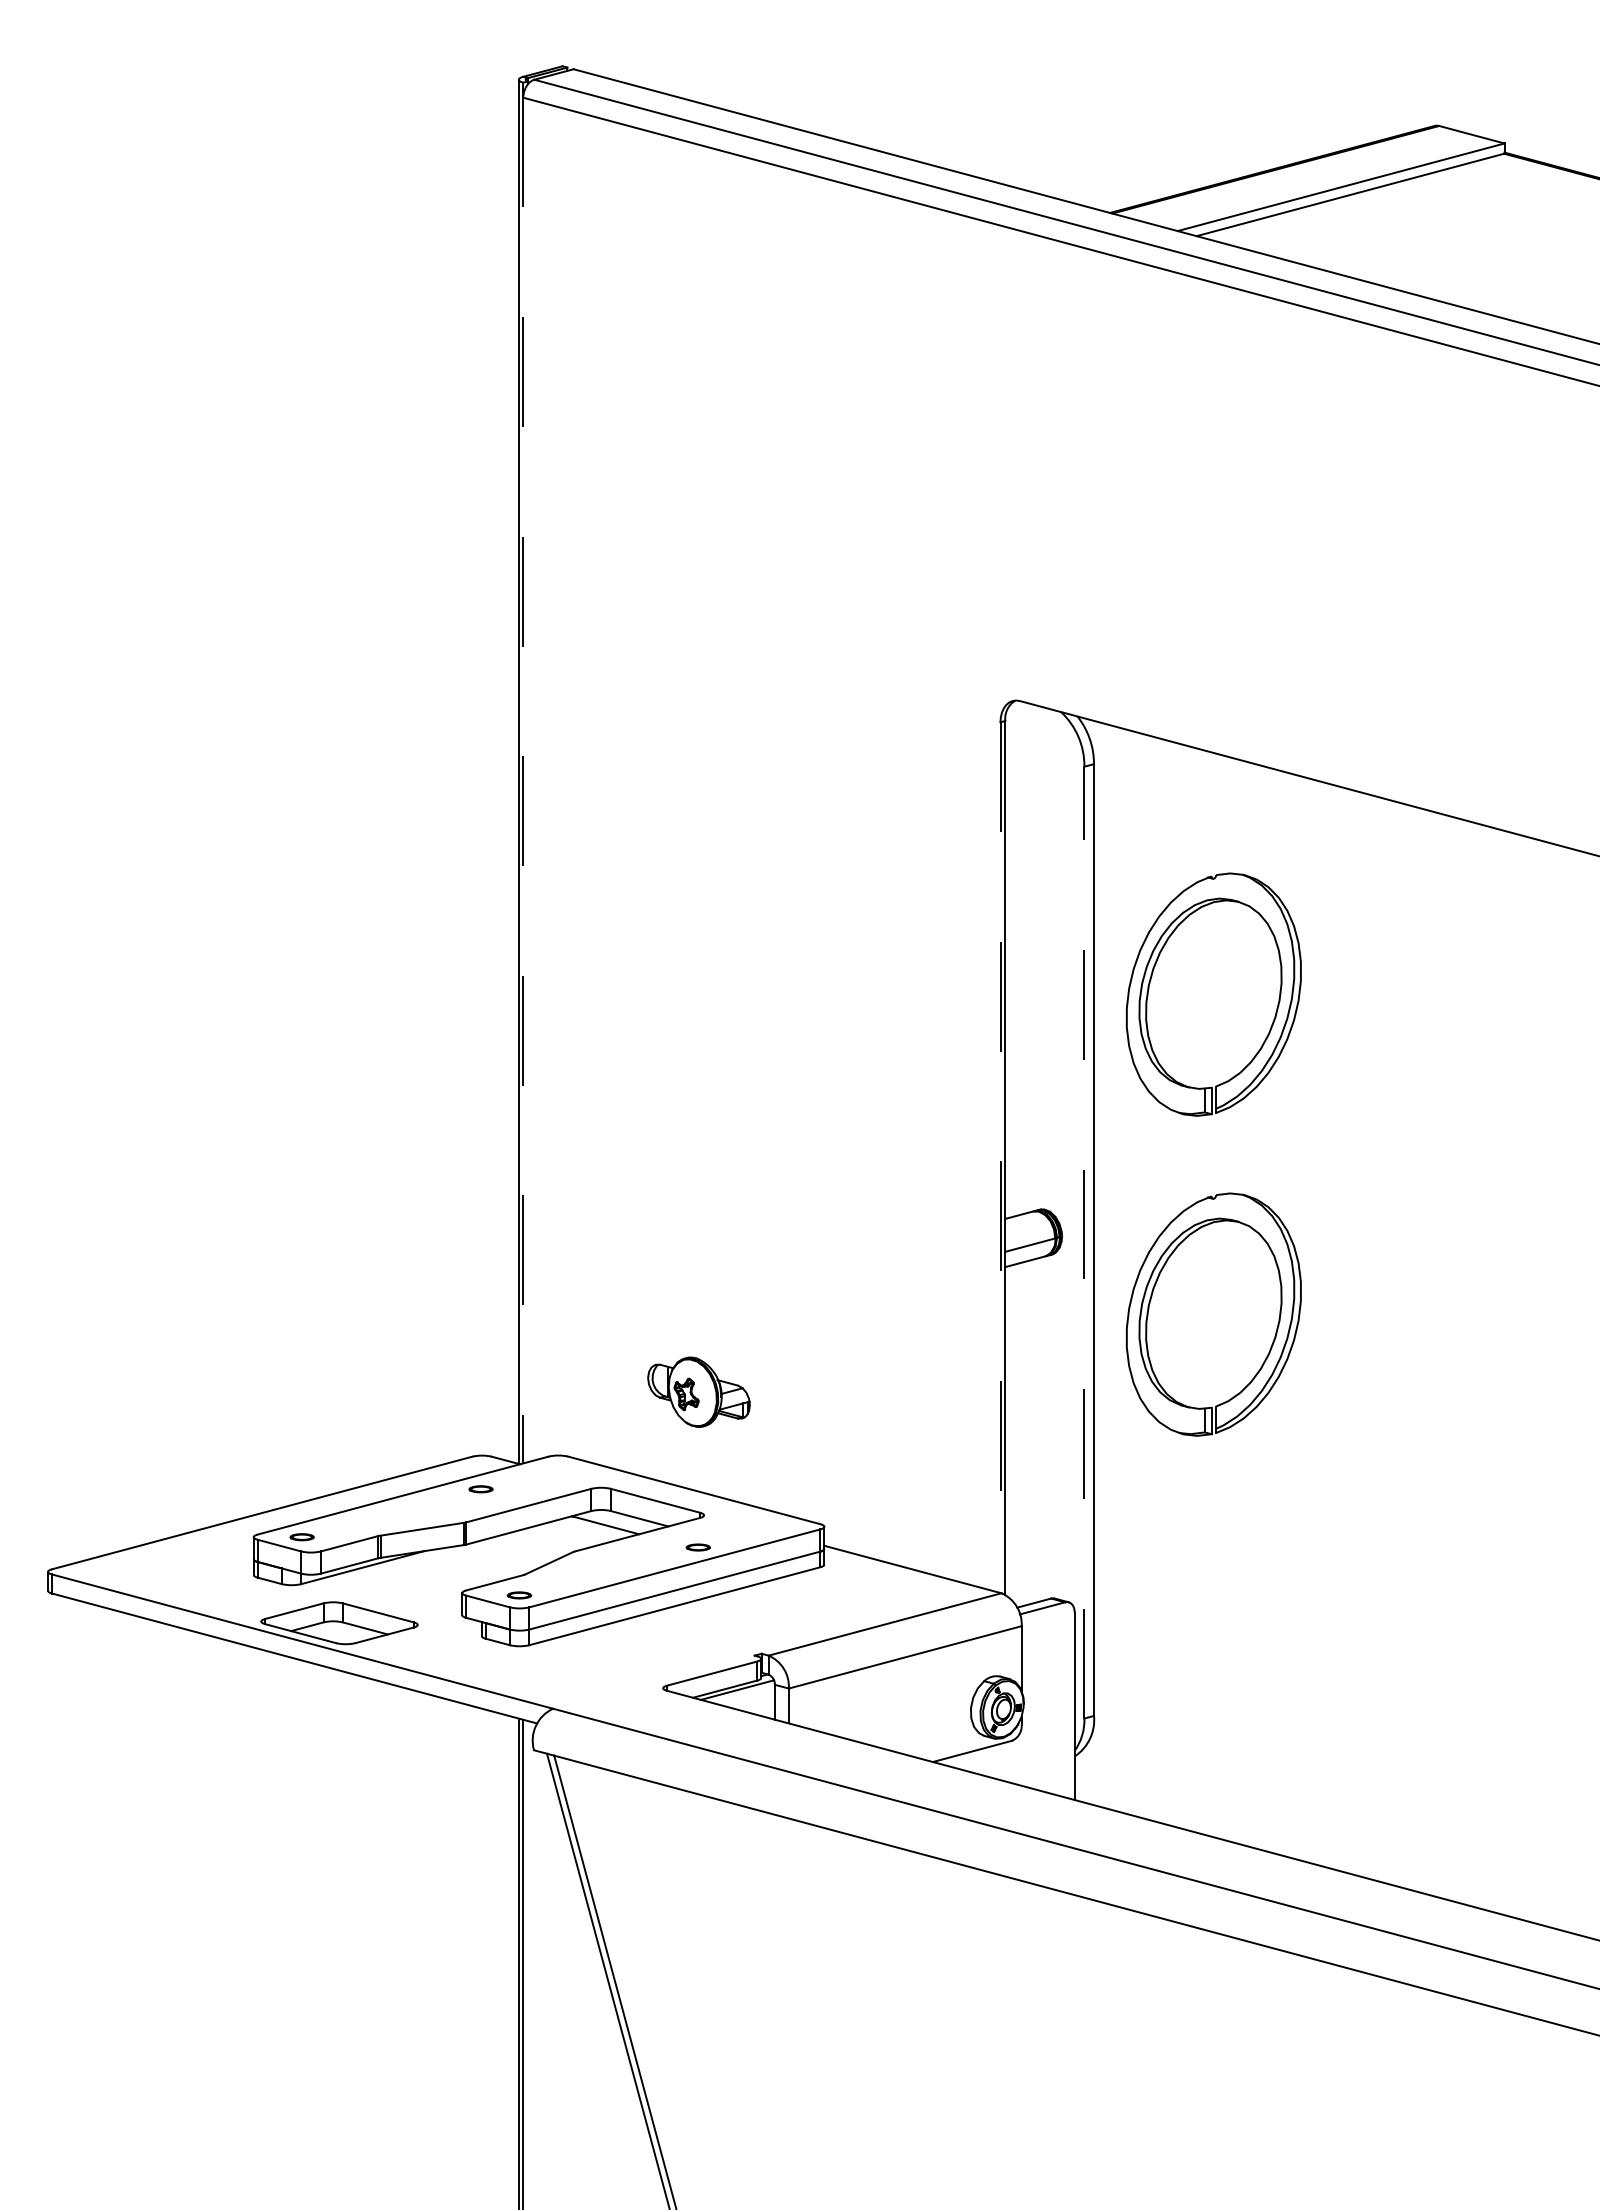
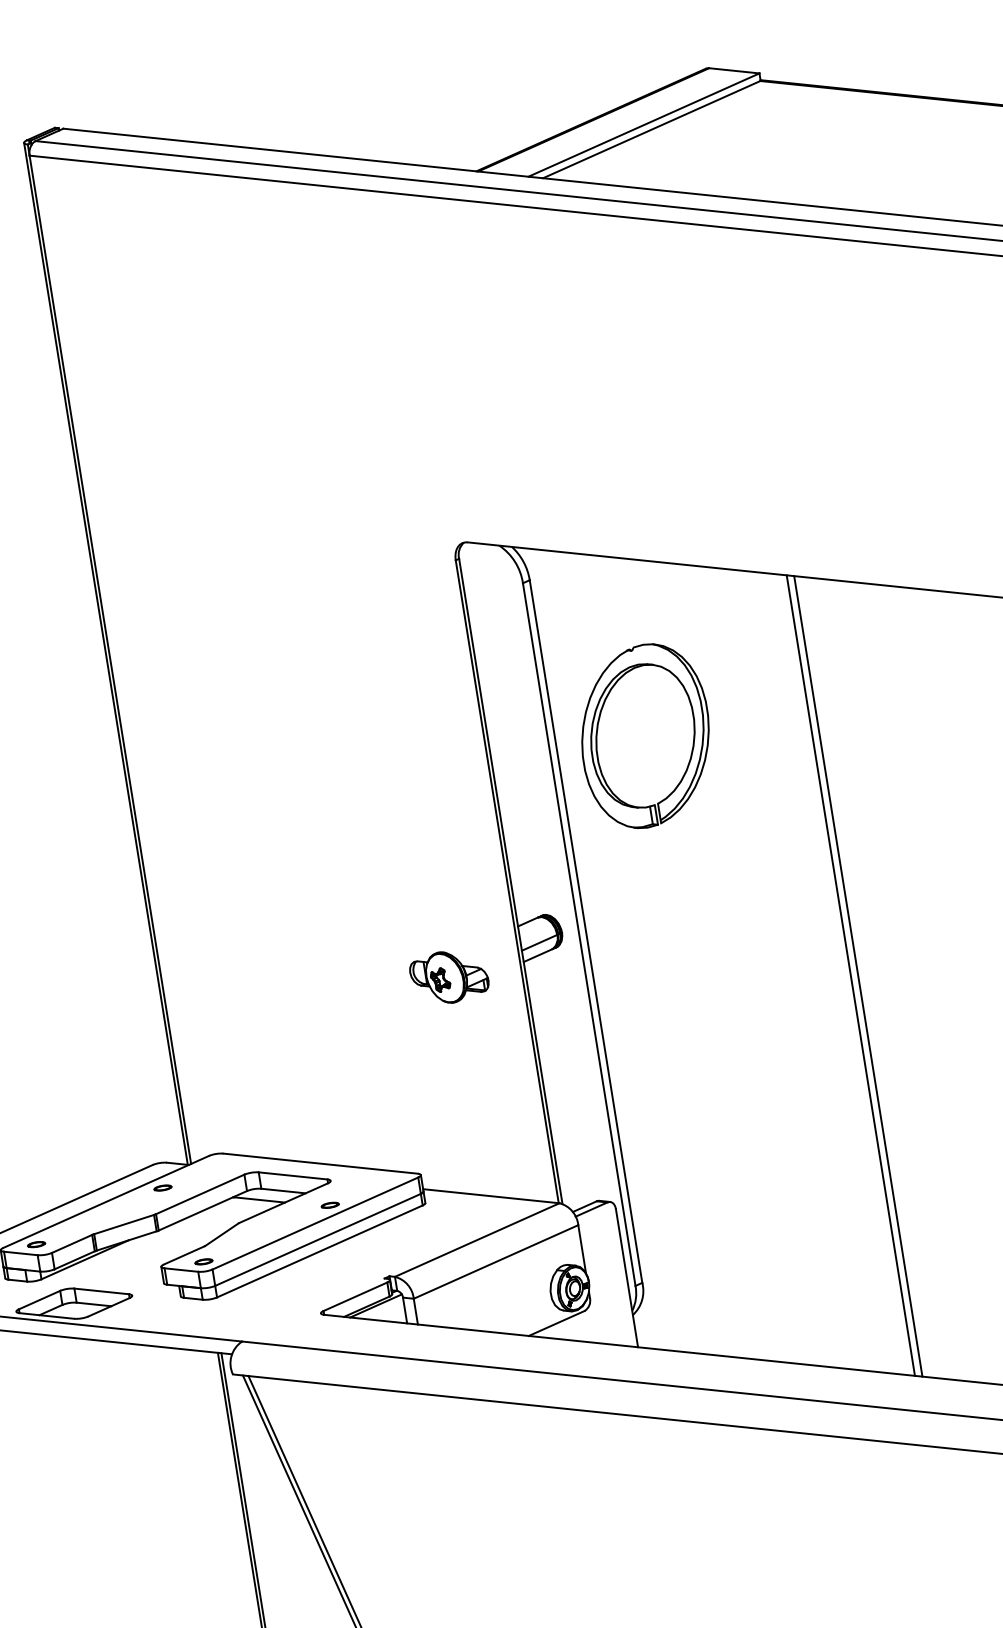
line: (523, 780) -> (110, 659), dashed -> solid
line: (1000, 1158) -> (507, 882), dashed -> solid
line: (1084, 1242) -> (579, 934), dashed -> solid
part: (1151, 1300) -> (635, 969), removed
line: (1434, 1354) -> (850, 975), added
line: (1444, 1356) -> (858, 976), added
part: (698, 1391) -> (448, 976), moved

